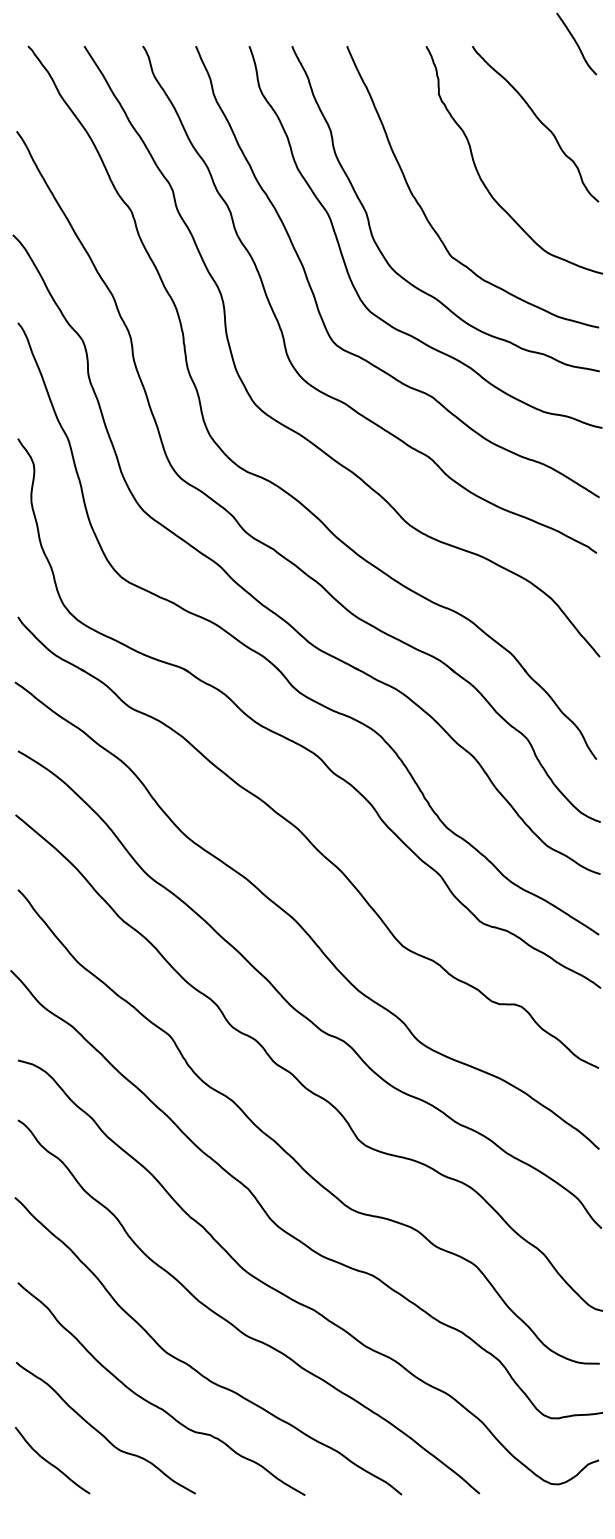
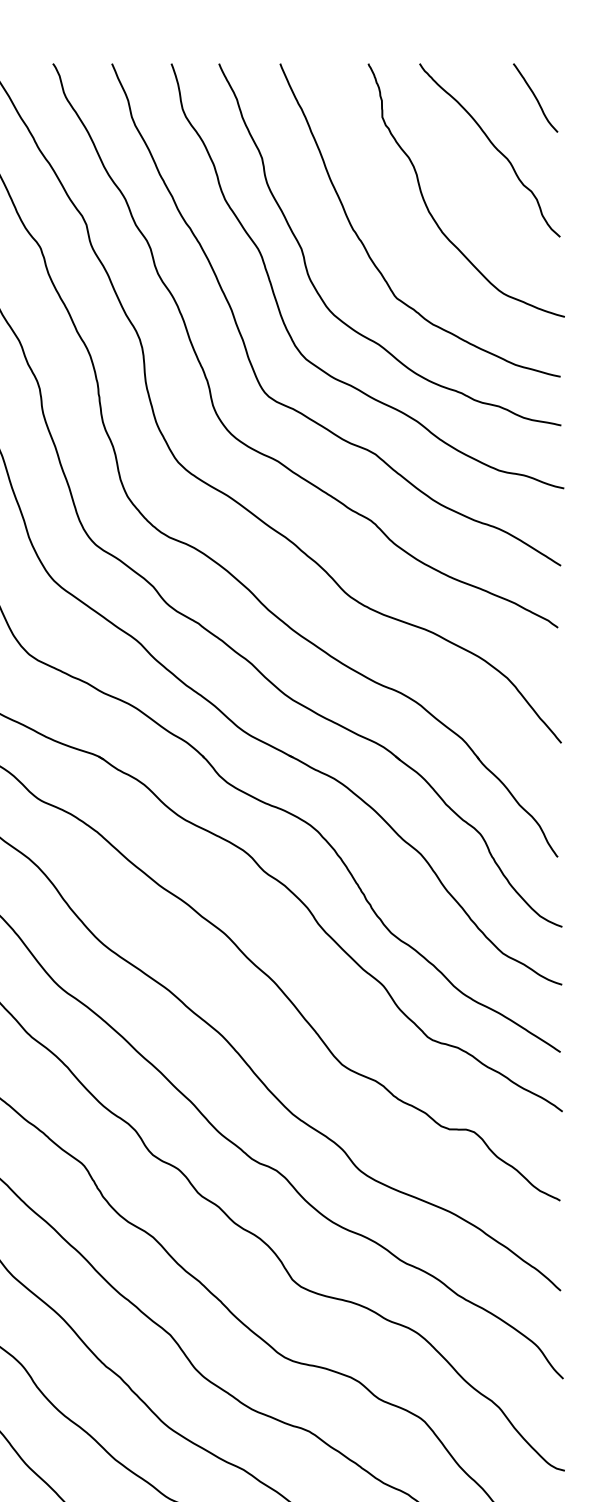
curve: (576, 43) -> (535, 97), moved

